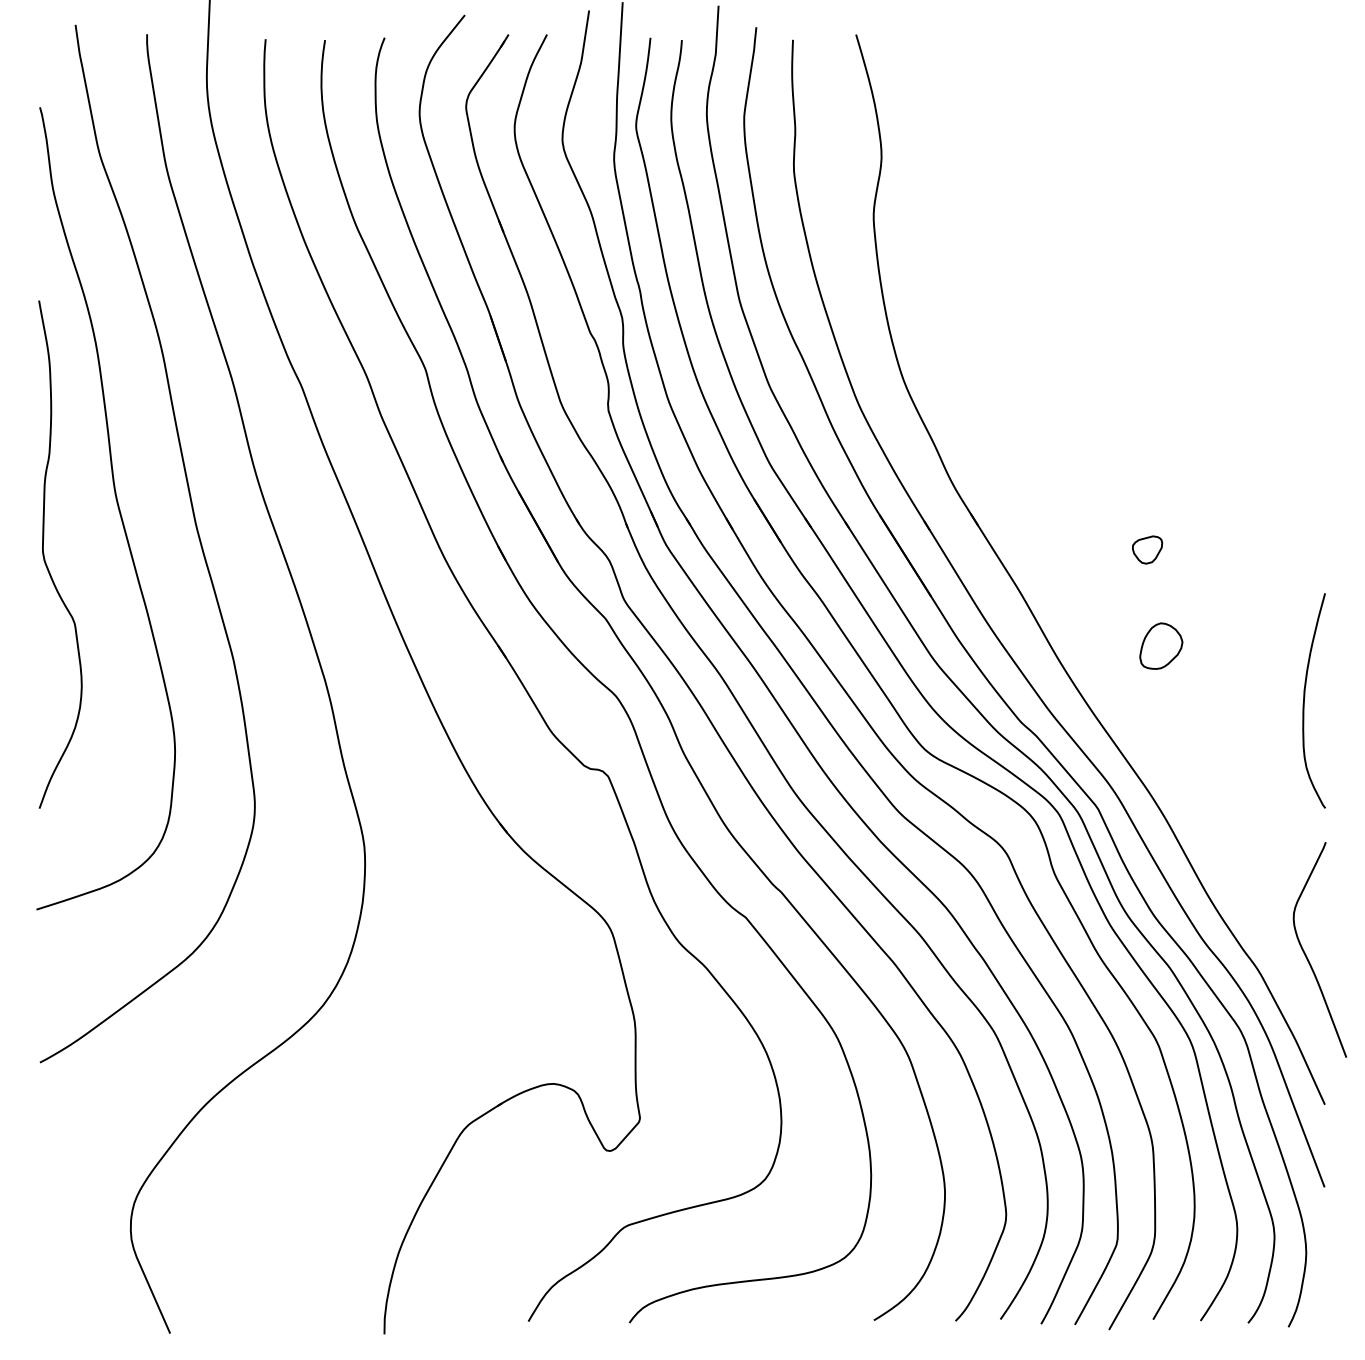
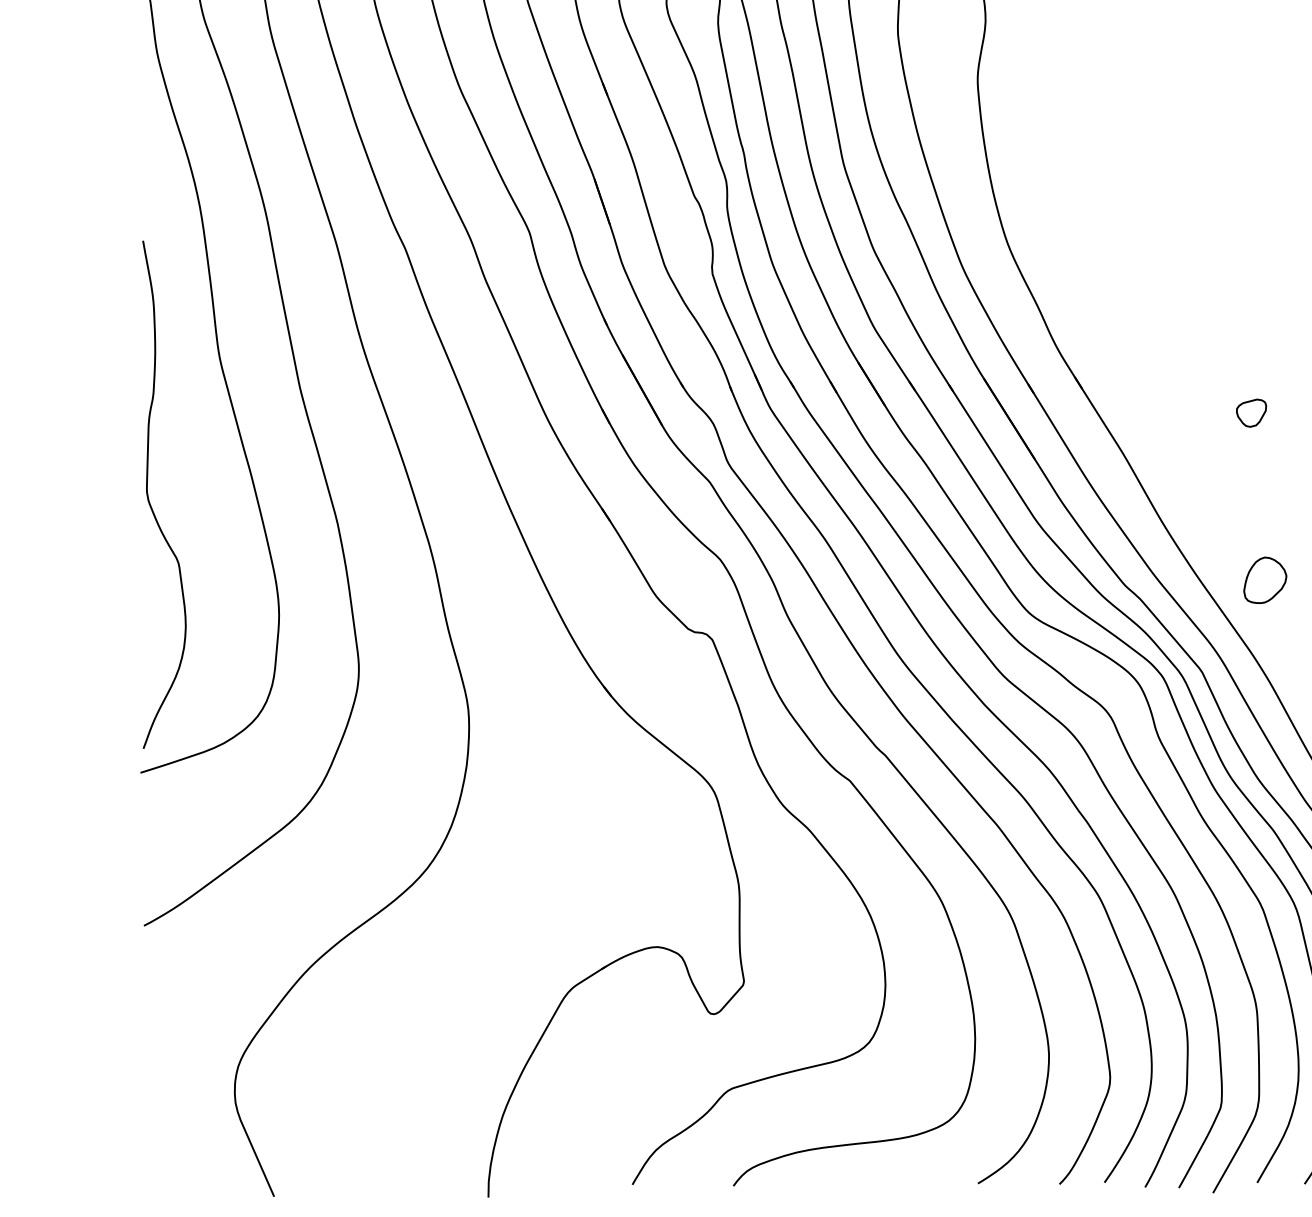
curve: (45, 558) -> (149, 498), moved
part: (1161, 645) -> (1265, 579), moved

